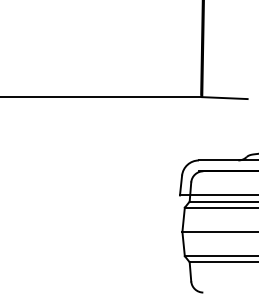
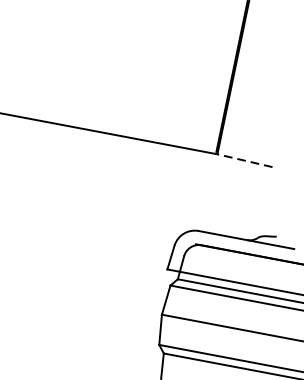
line: (224, 98) -> (244, 161), solid -> dashed

